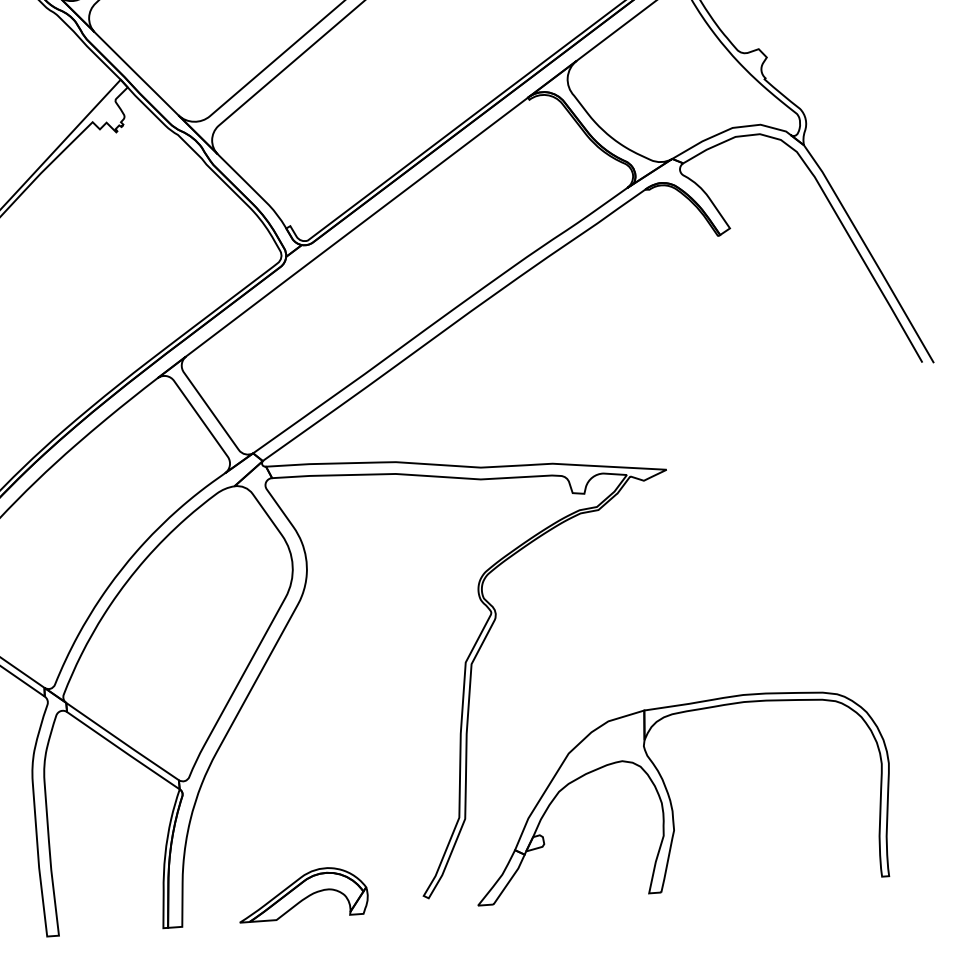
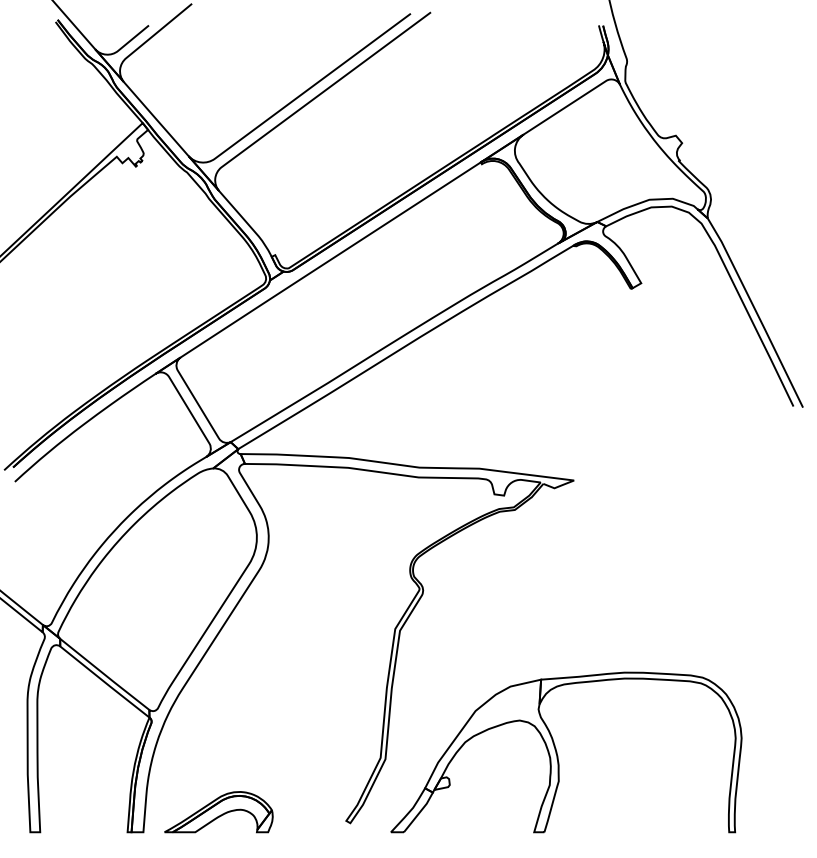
part: (302, 894) -> (218, 812), moved

